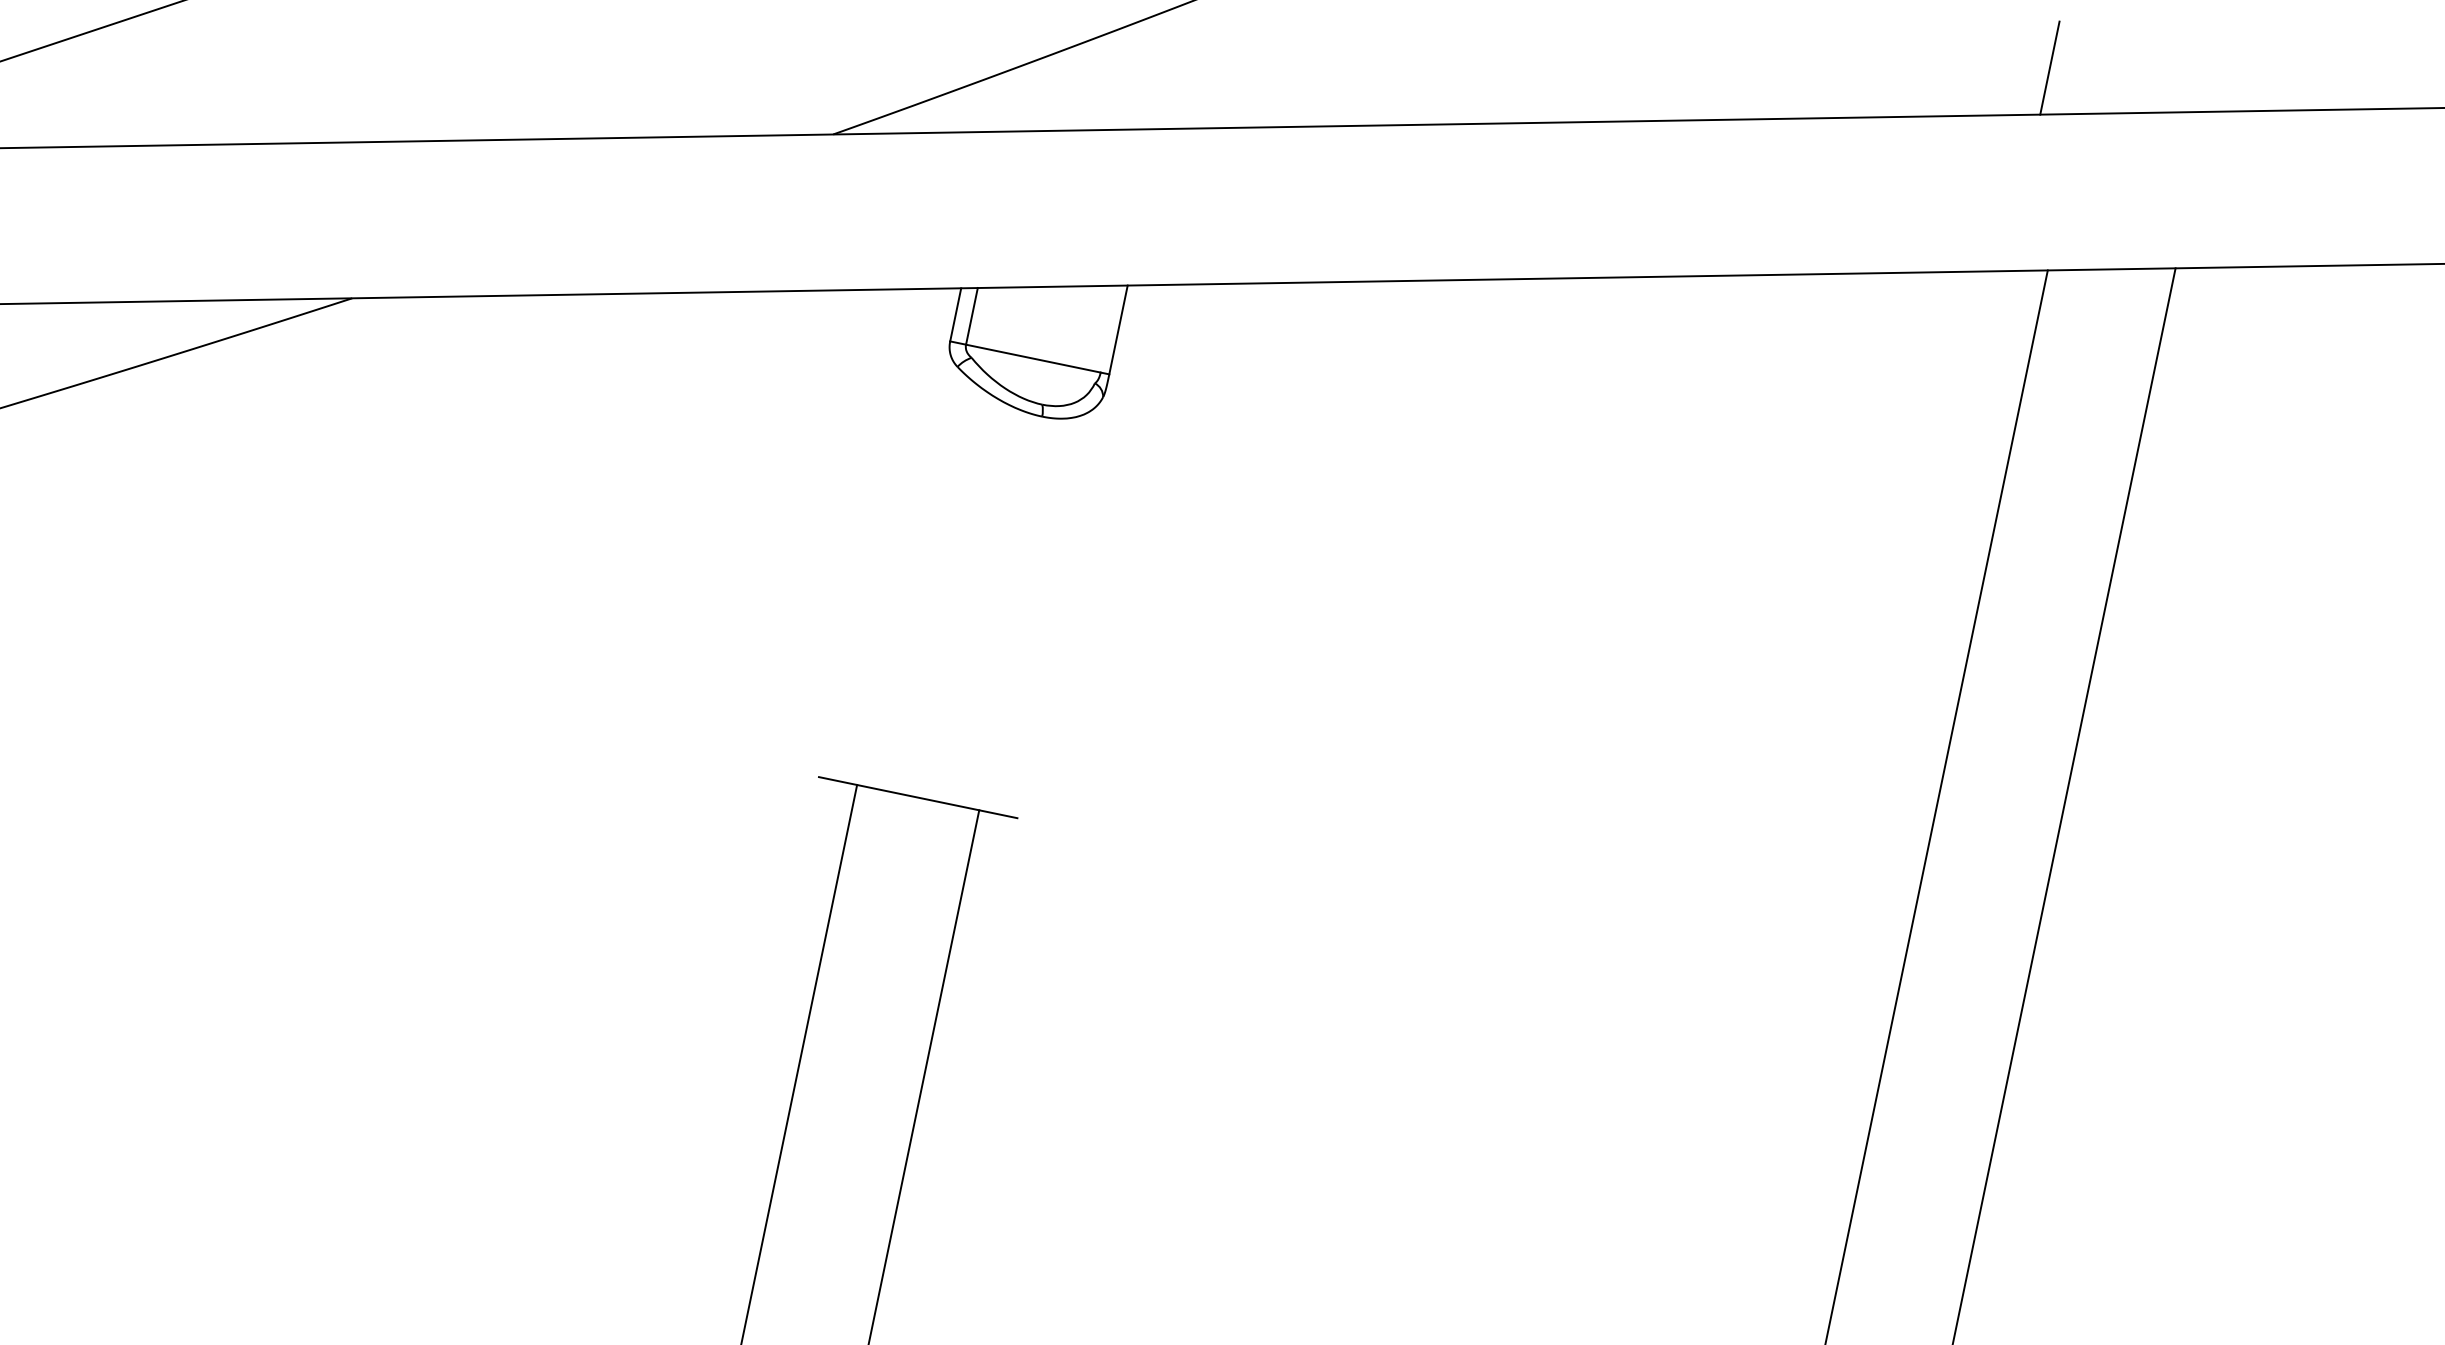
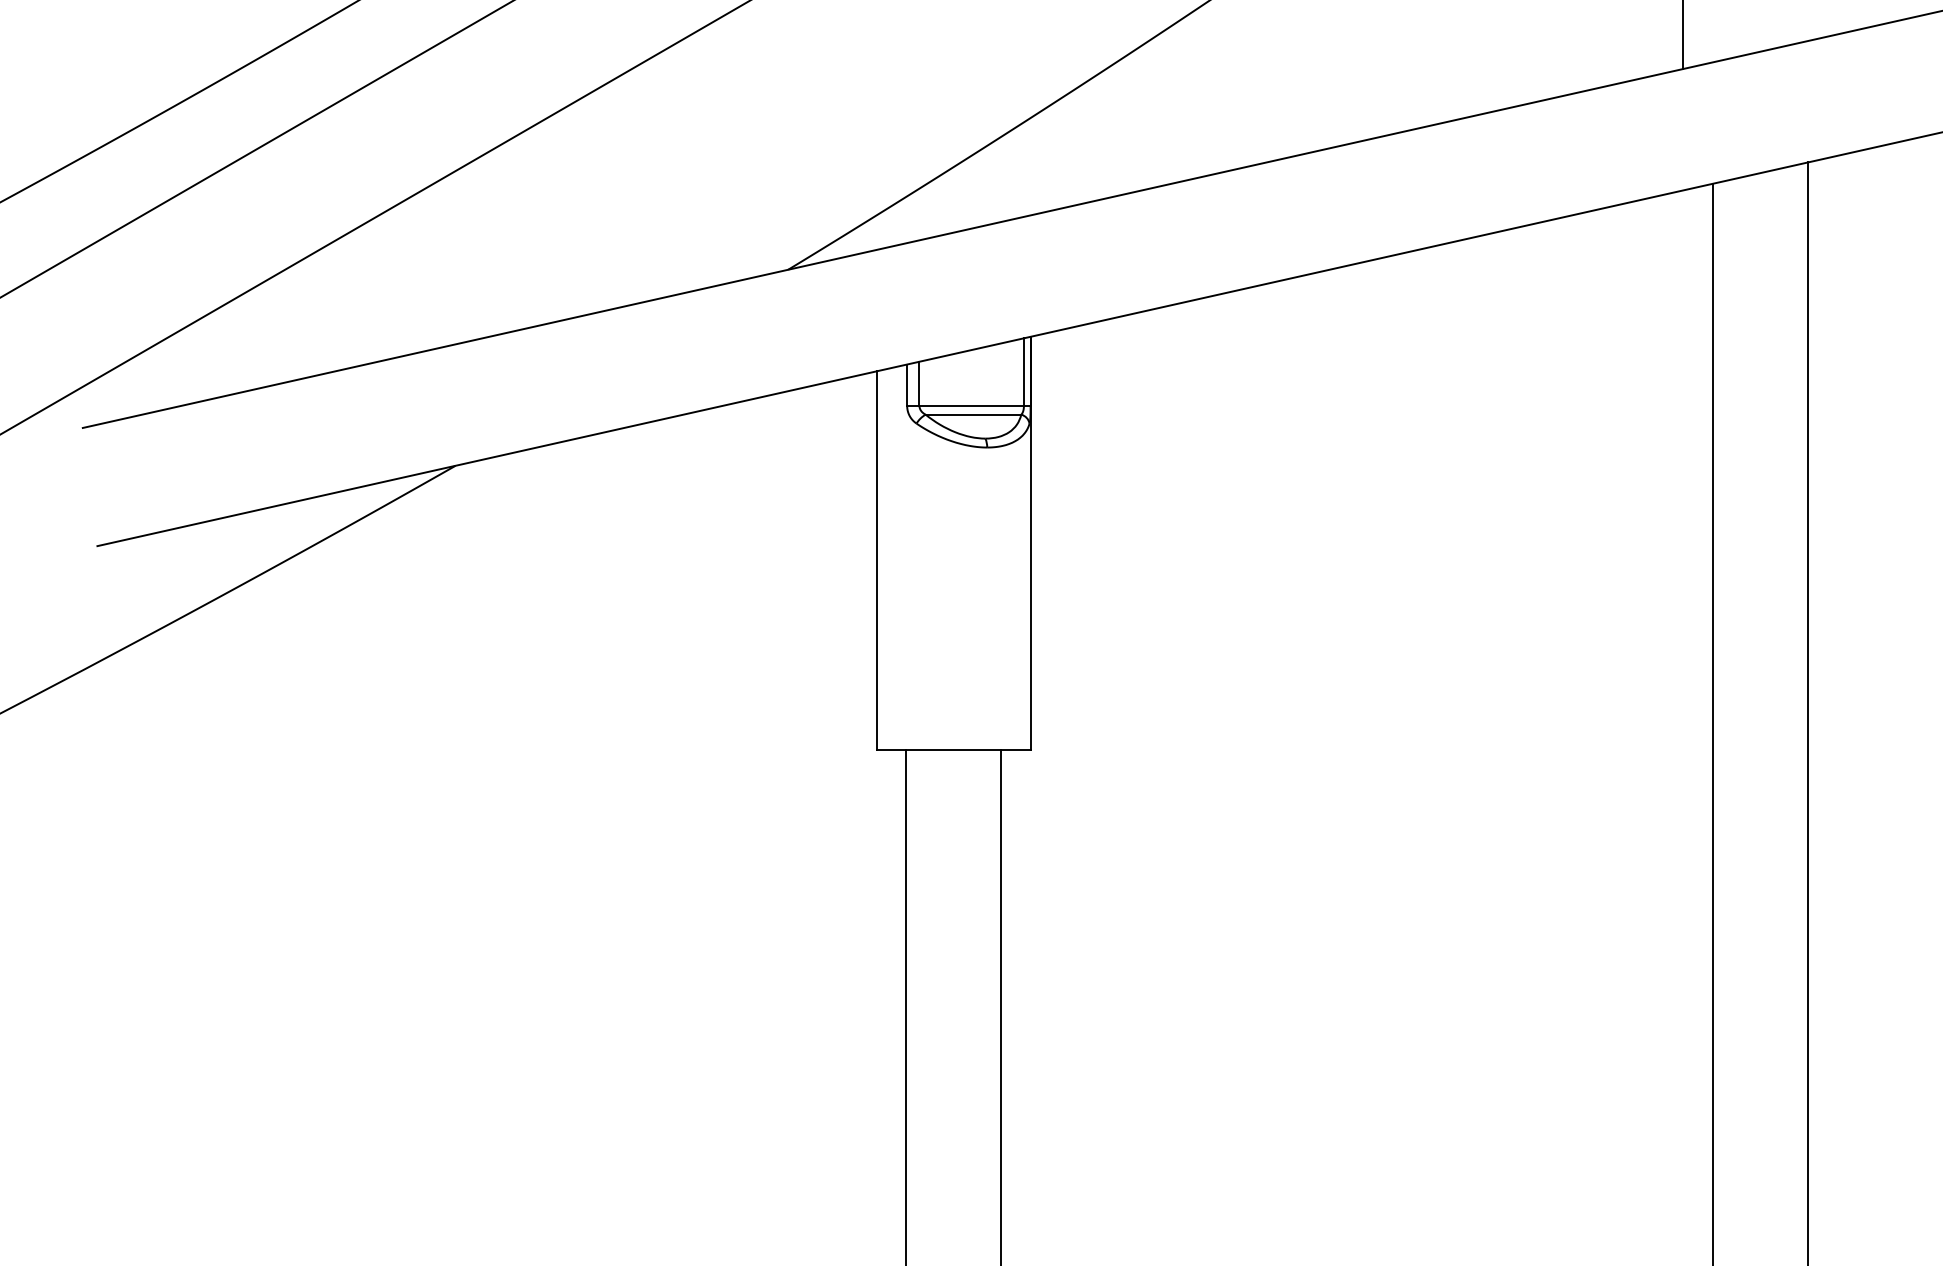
line: (1109, 328) -> (1023, 371), added
line: (1033, 370) -> (973, 414), added
line: (869, 532) -> (876, 560), added
line: (1072, 551) -> (1030, 543), added

